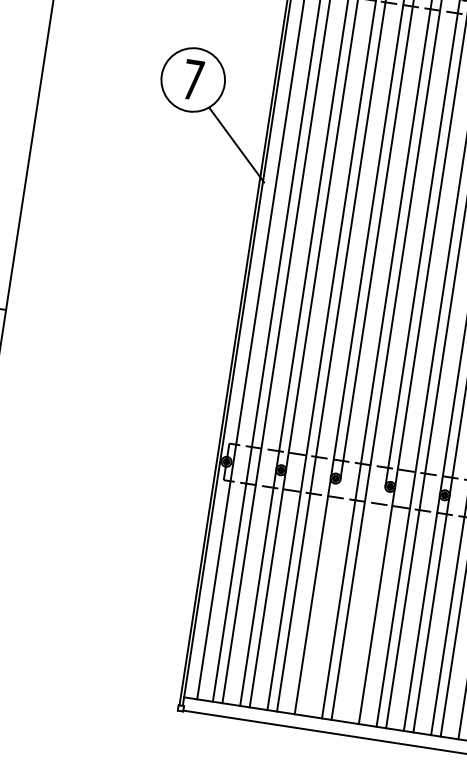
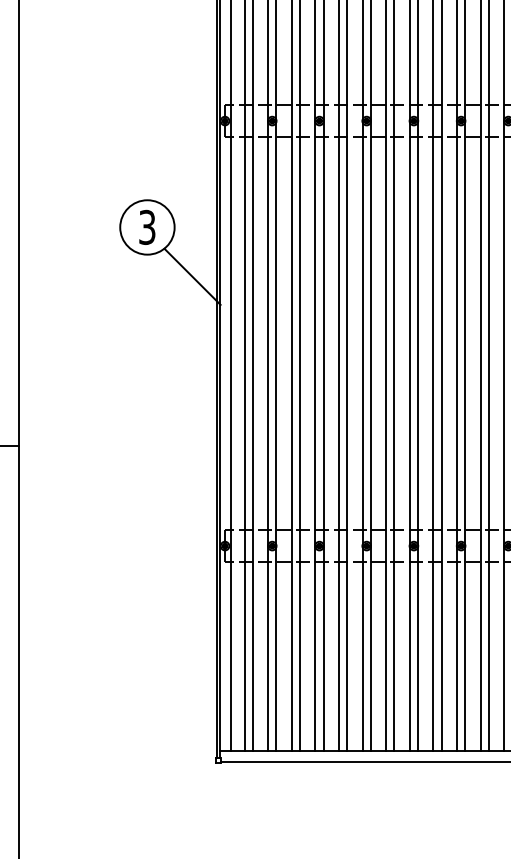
text: (193, 78) -> (147, 226), 7 -> 3
line: (322, 597) -> (323, 648), added
line: (367, 604) -> (362, 648), added

